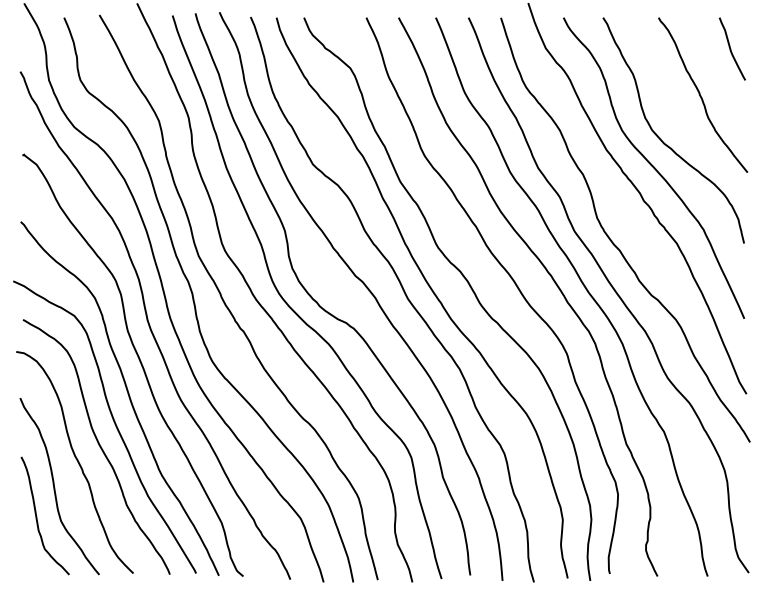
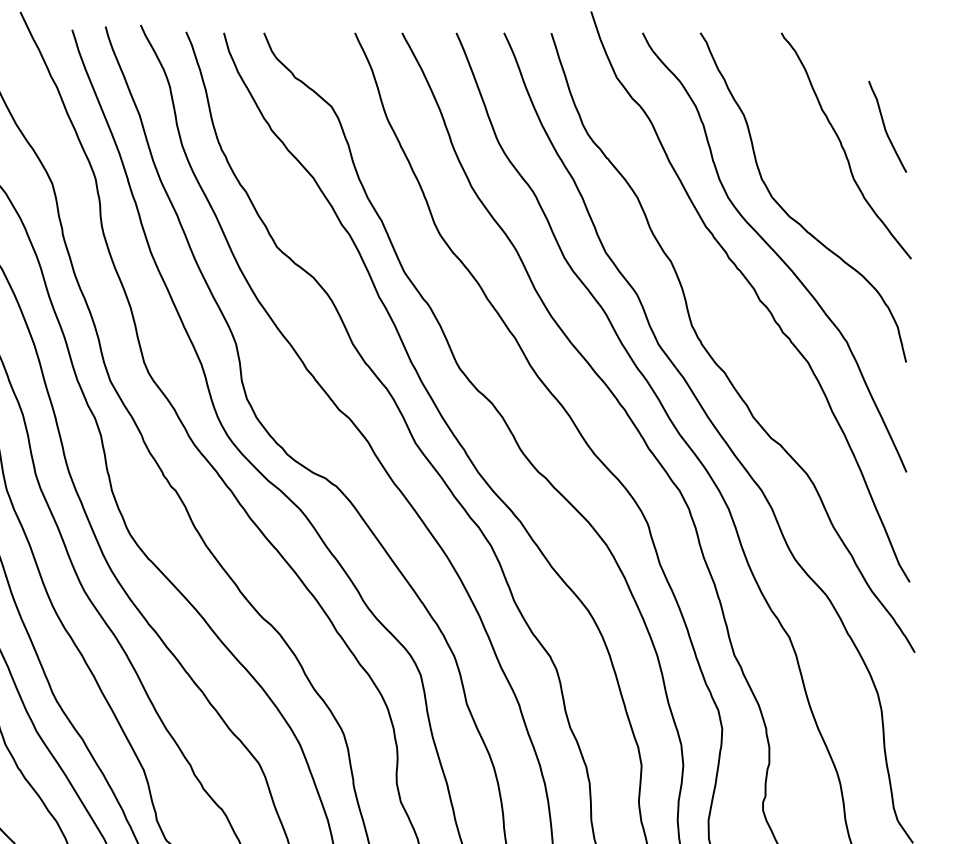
curve: (731, 48) -> (886, 126), moved

